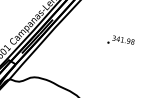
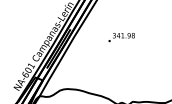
text: (120, 41) -> (121, 37), moved

